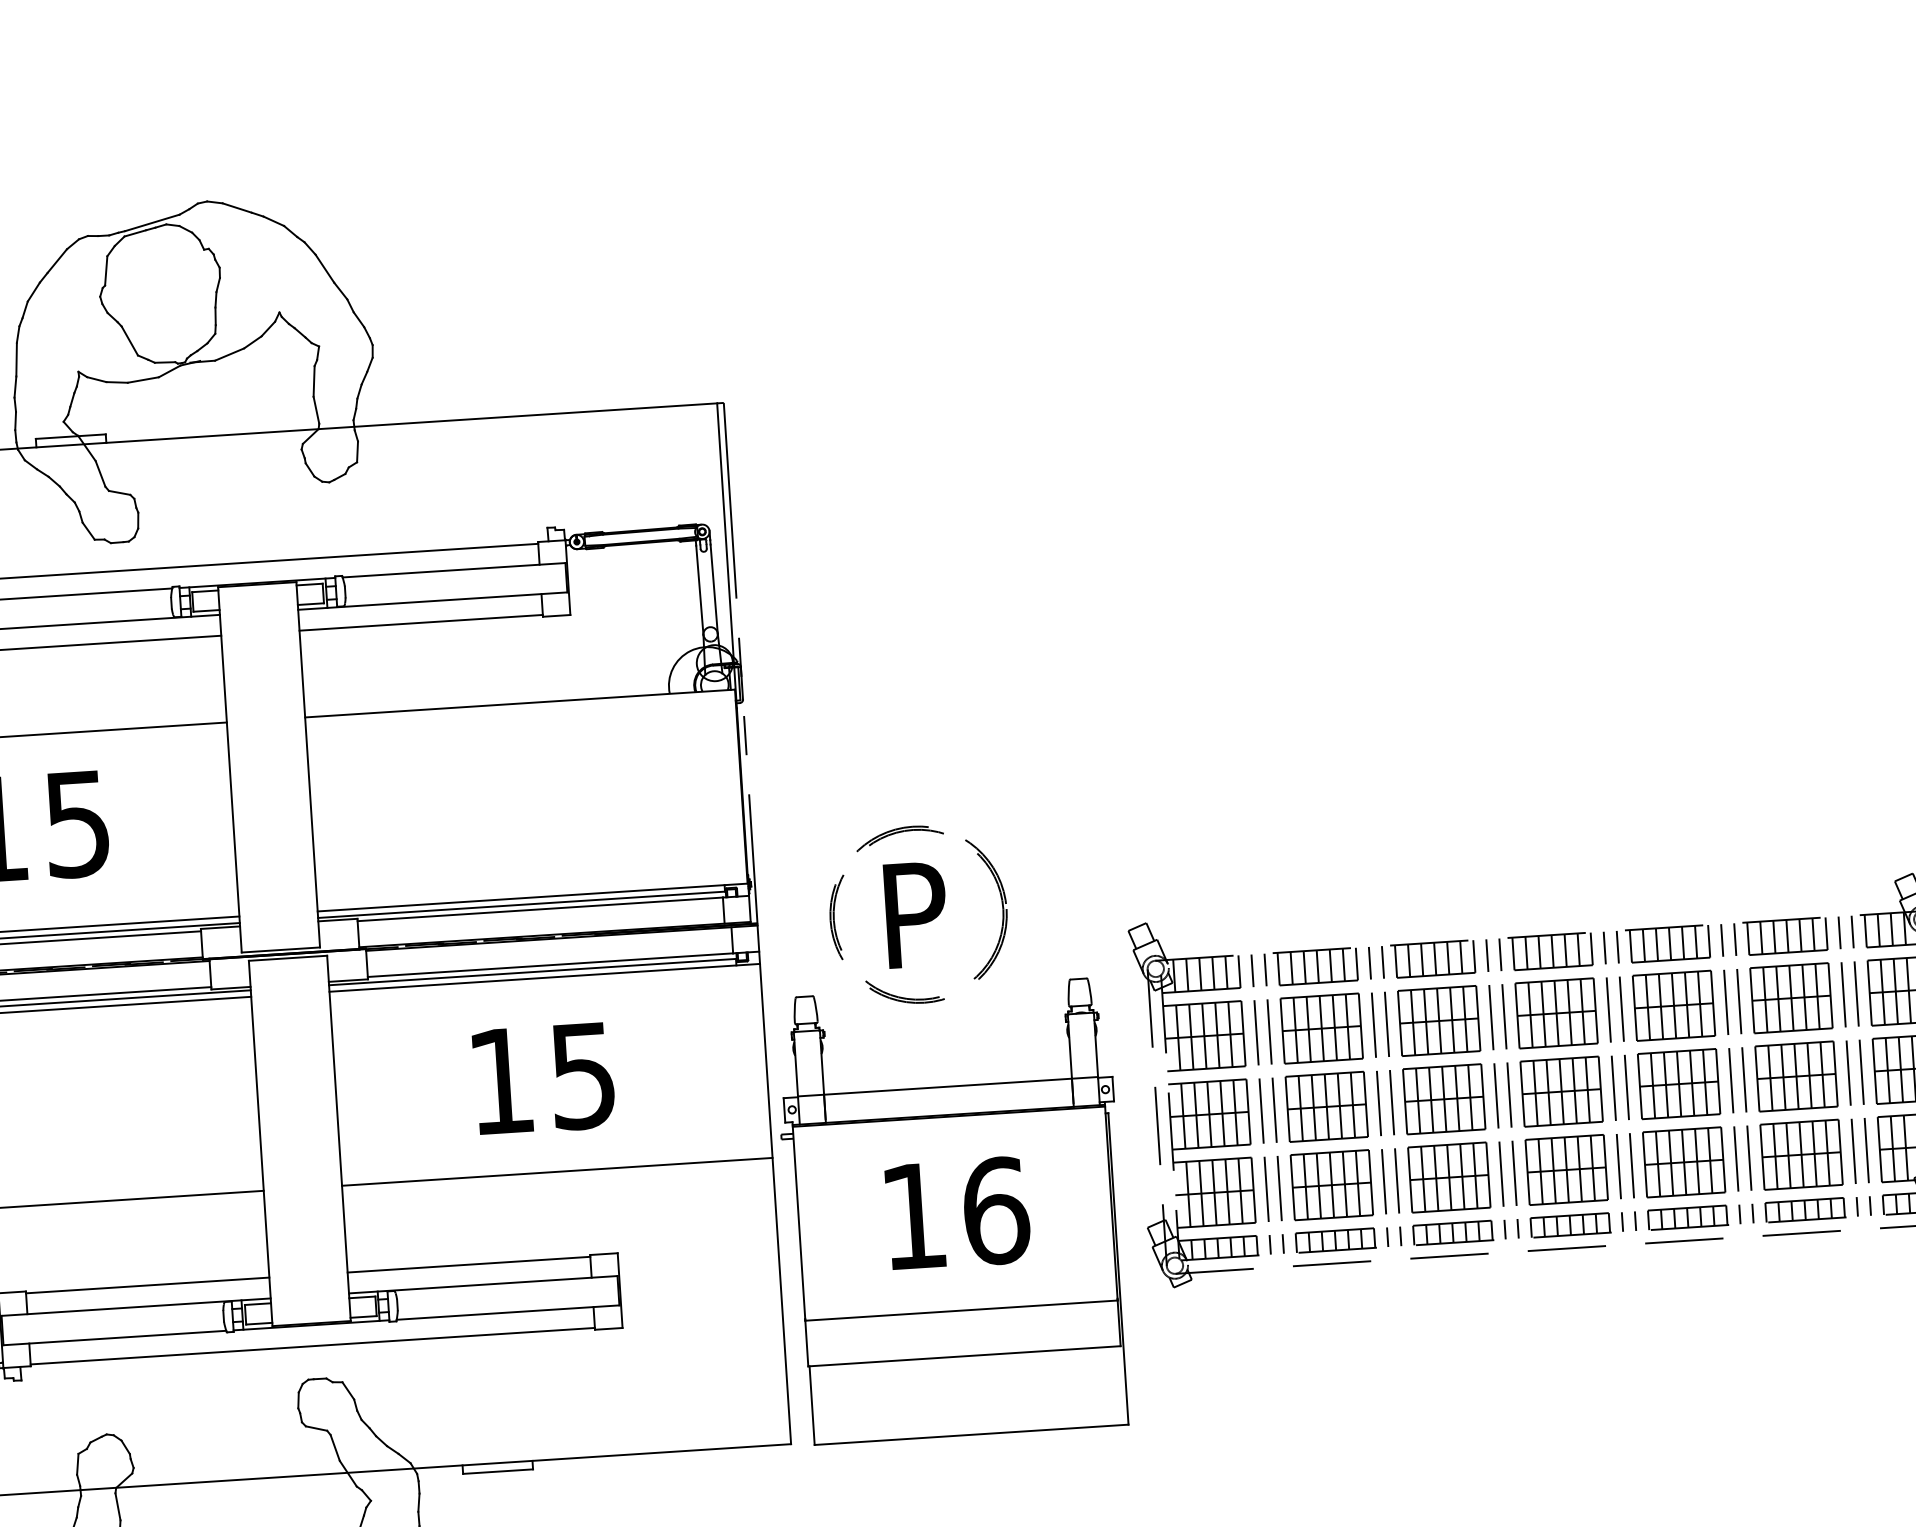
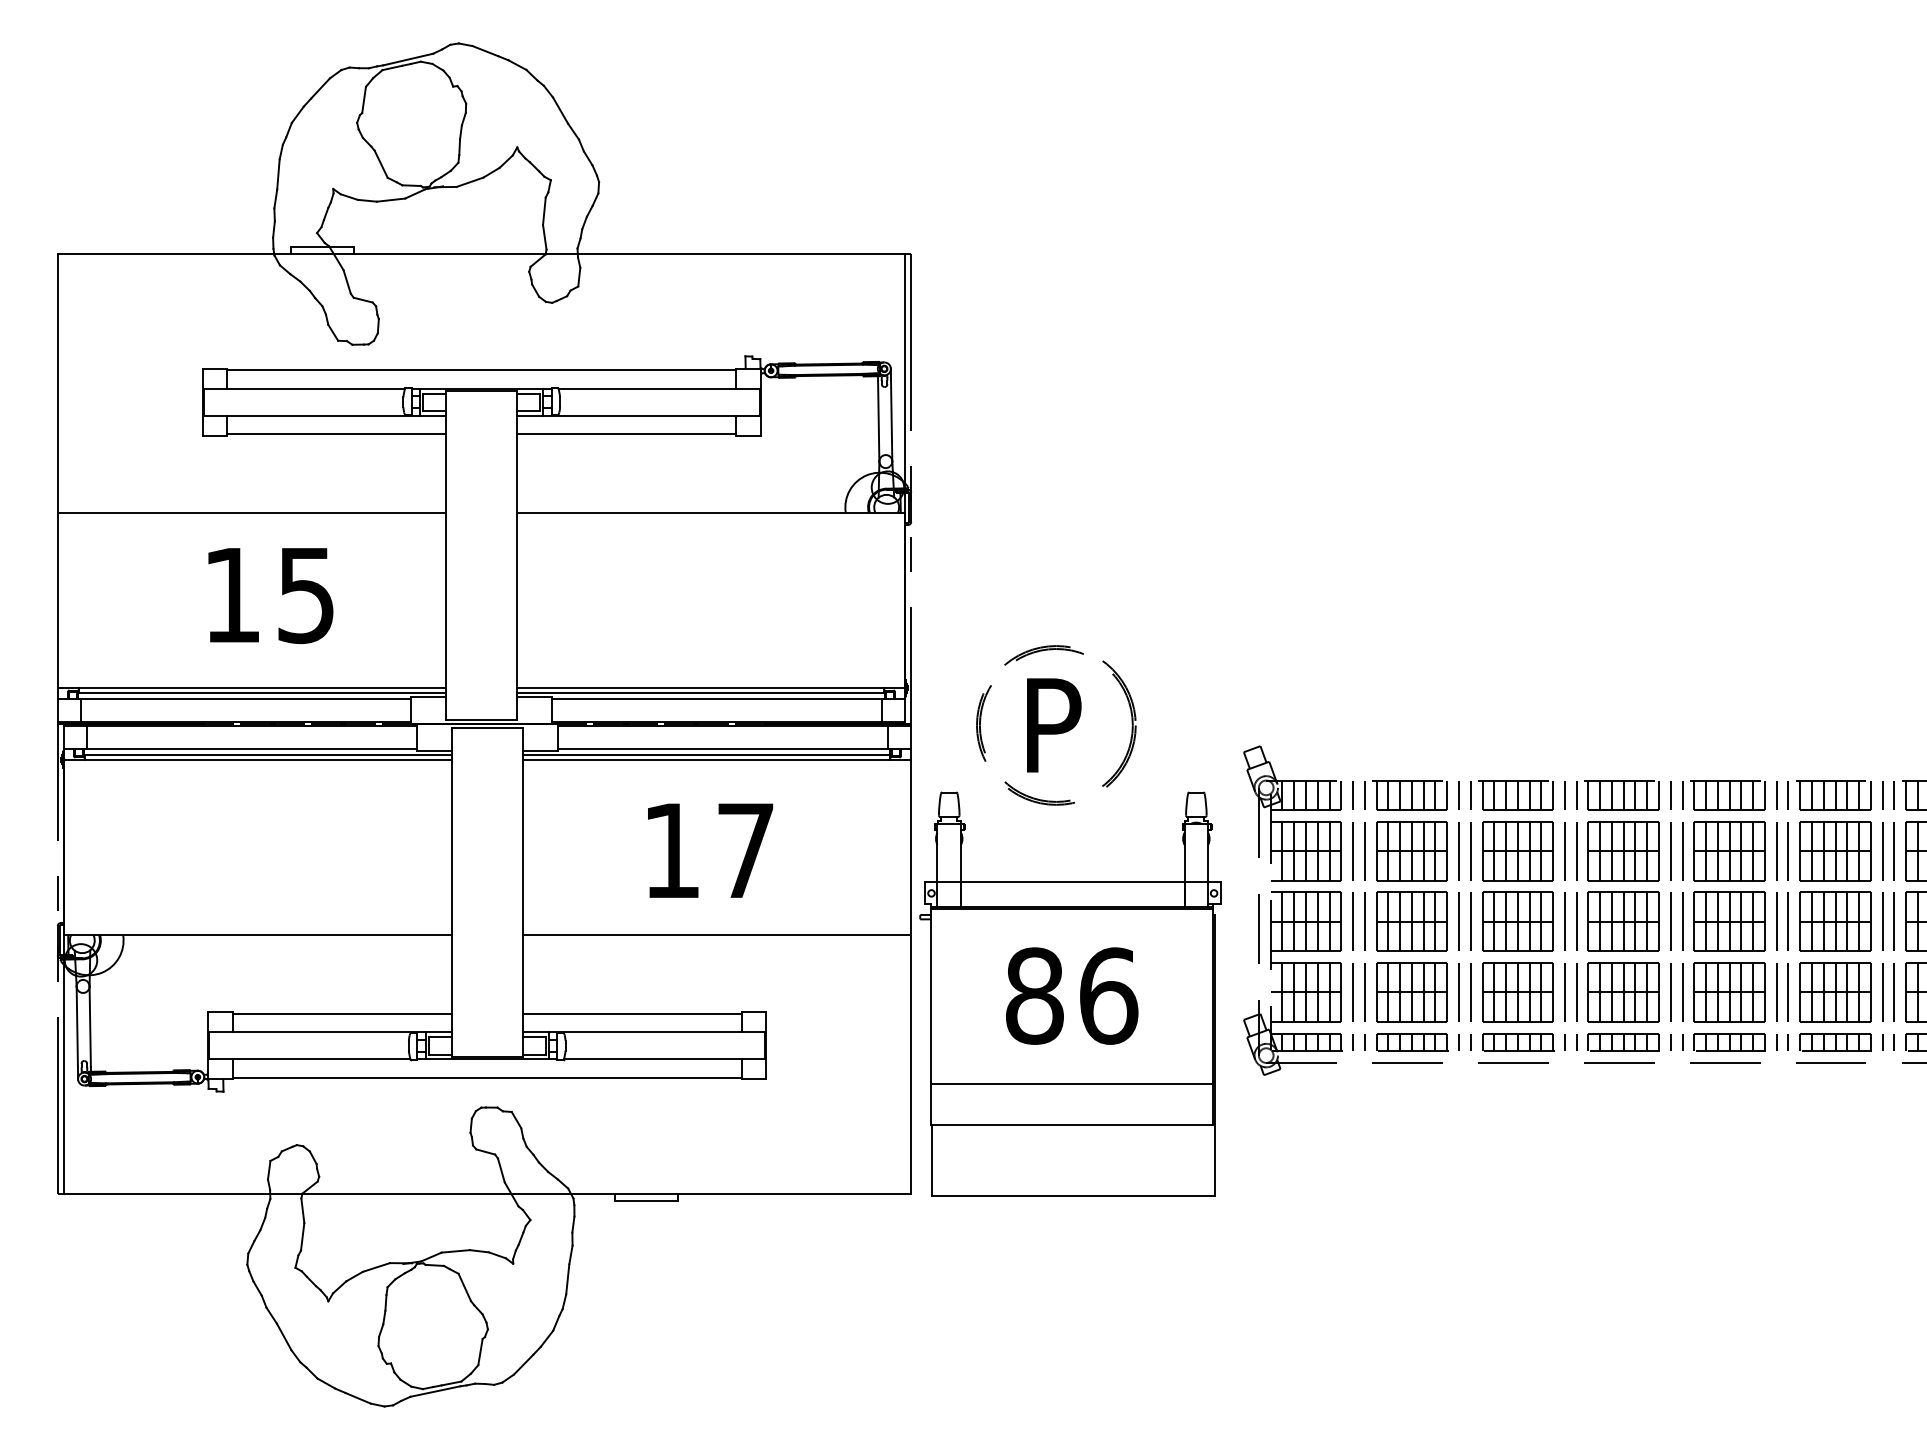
text: (582, 1076) -> (745, 851), 15 -> 17
text: (913, 1215) -> (1034, 995), 16 -> 86

